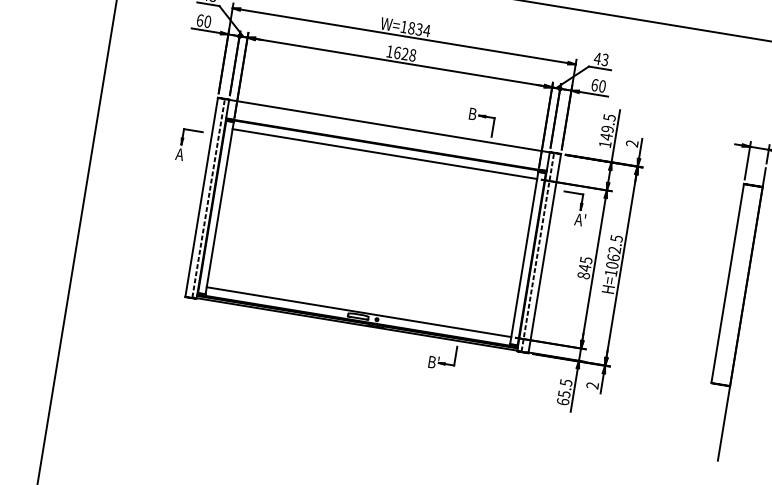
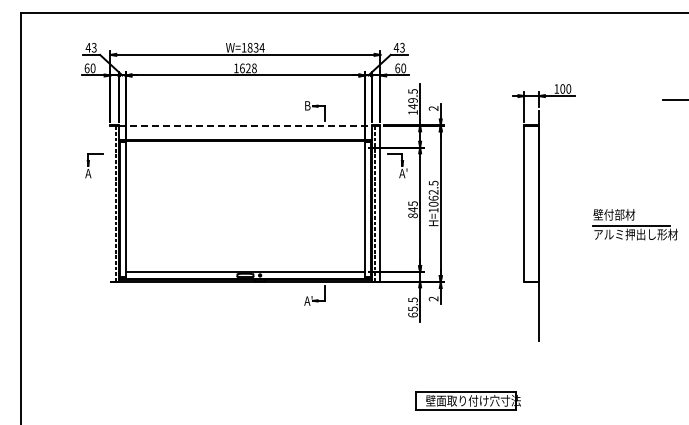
line: (389, 126) -> (245, 125), solid -> dashed
line: (385, 154) -> (245, 147), removed
line: (201, 197) -> (110, 203), removed
text: (433, 361) -> (308, 300), B' -> A'

